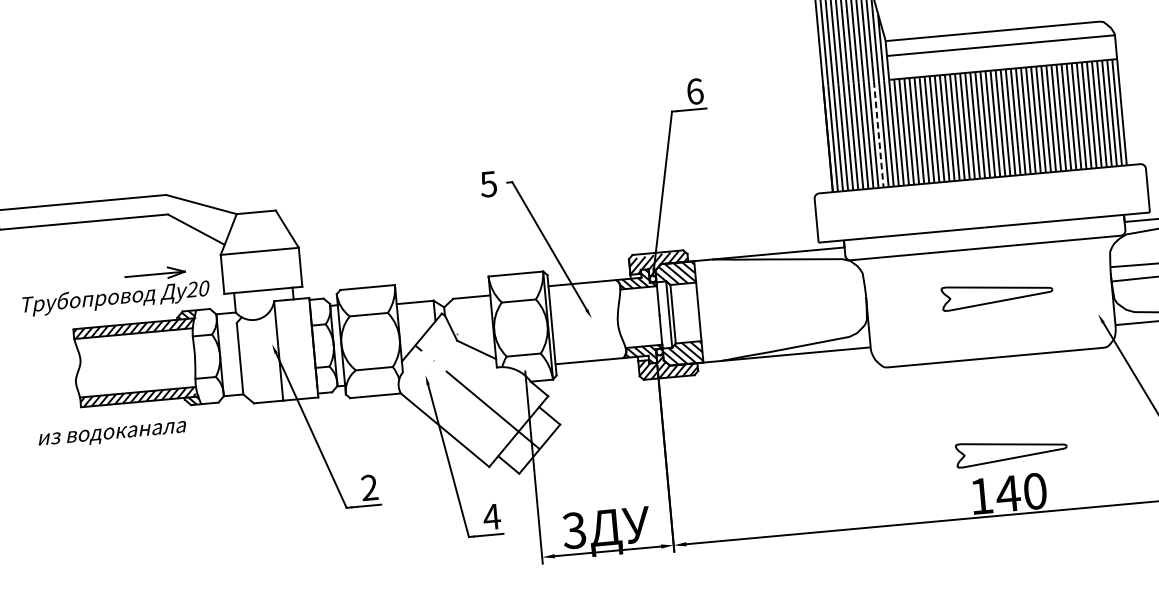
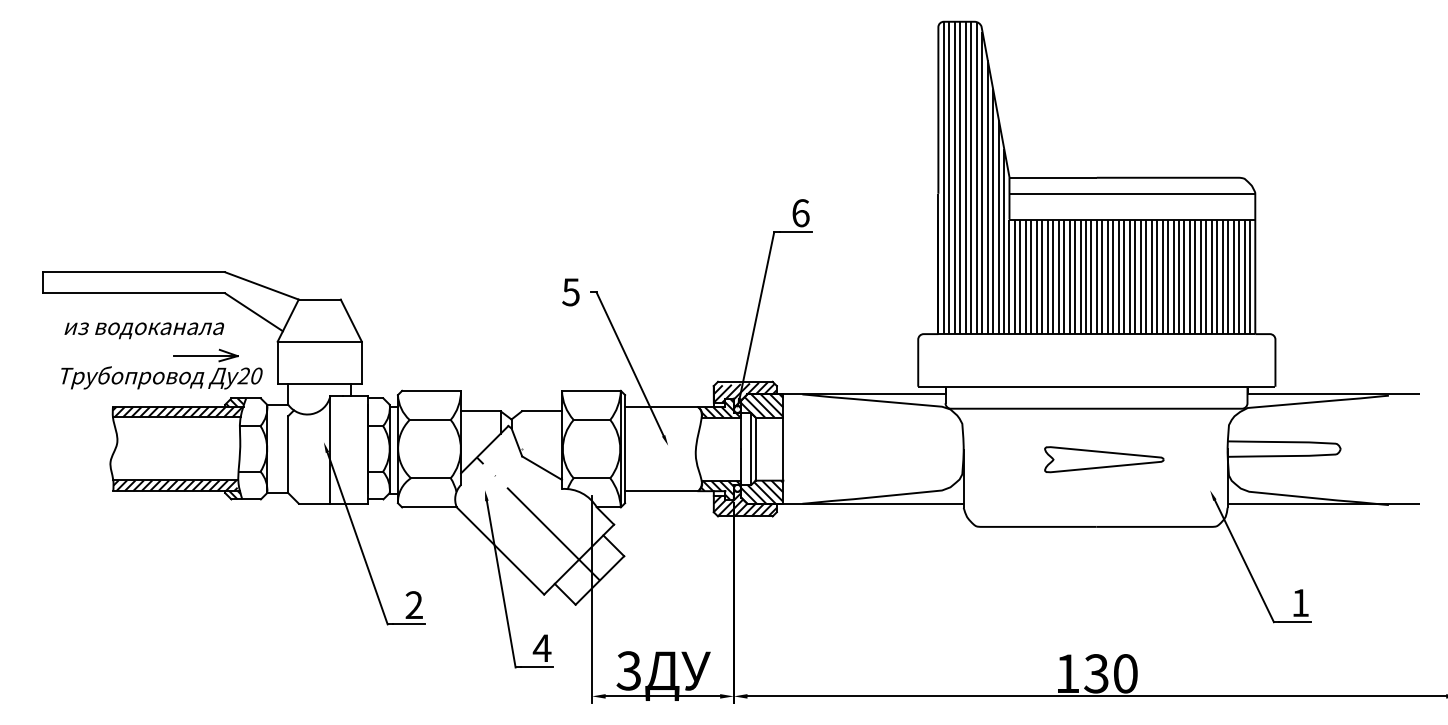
line: (879, 134) -> (993, 277), dashed -> solid
text: (111, 434) -> (143, 330), moved
part: (1011, 451) -> (1104, 628), removed
text: (1008, 493) -> (1096, 673), 140 -> 130

